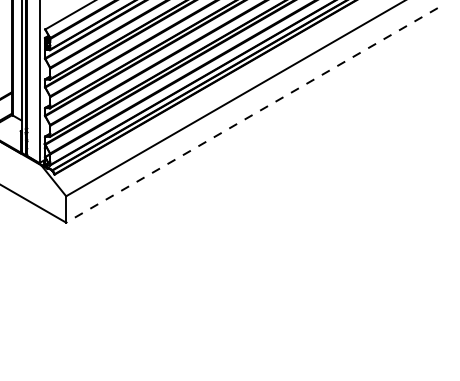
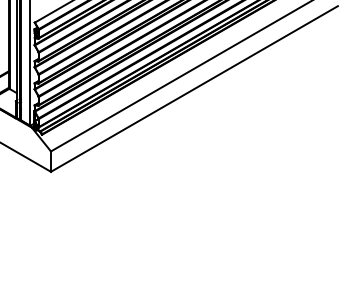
line: (252, 116) -> (194, 89), dashed -> solid

